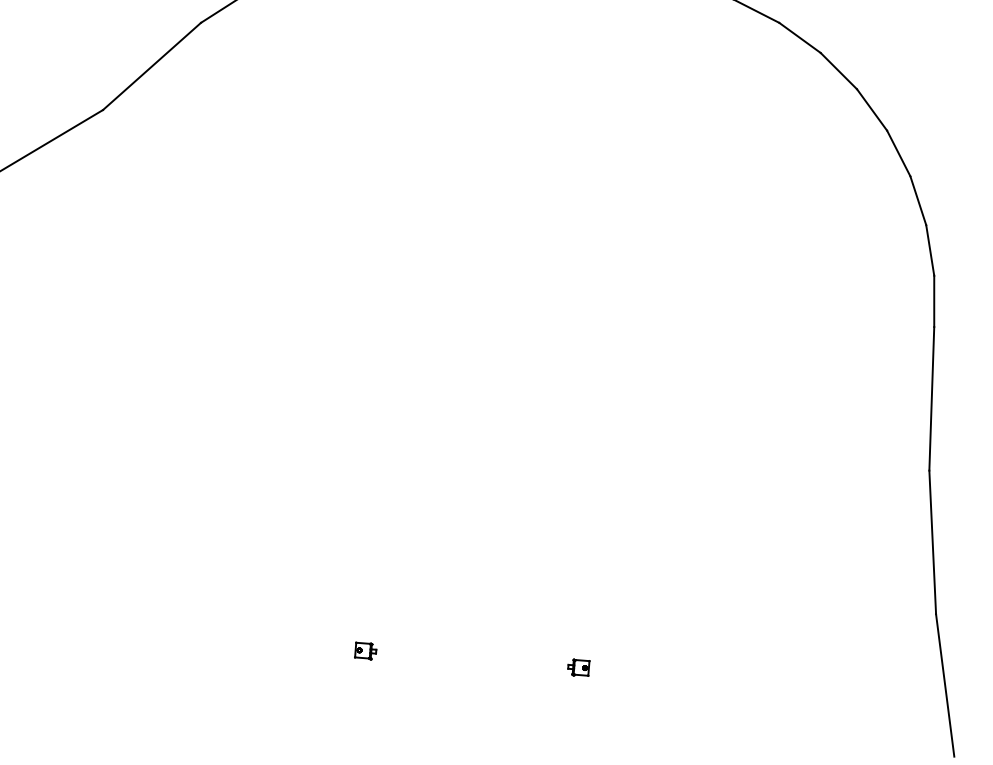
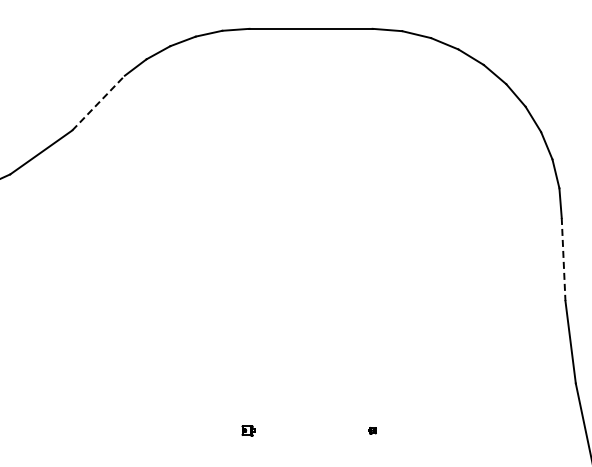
line: (151, 67) -> (98, 103), solid -> dashed
line: (931, 398) -> (563, 259), solid -> dashed
part: (579, 667) -> (372, 430), size x0.6

